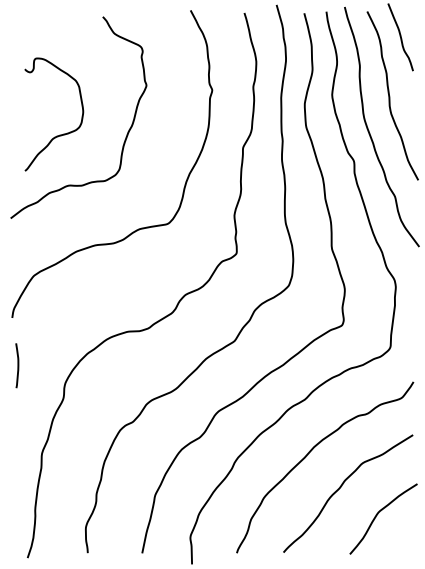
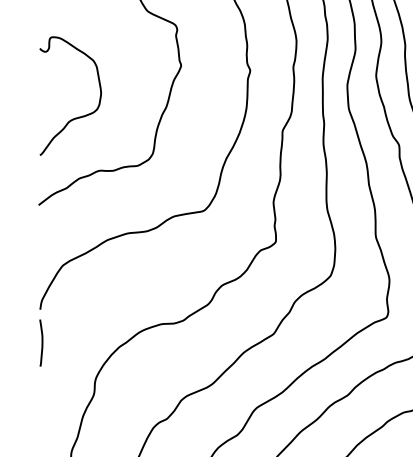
curve: (59, 134) -> (76, 117), moved
curve: (17, 365) -> (41, 342), moved

